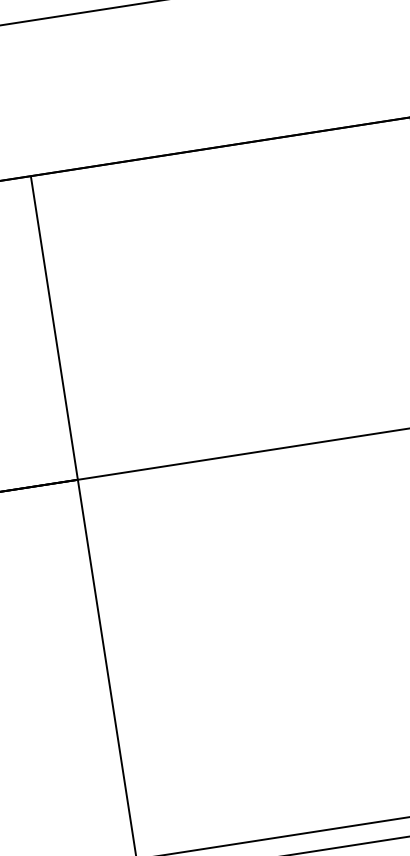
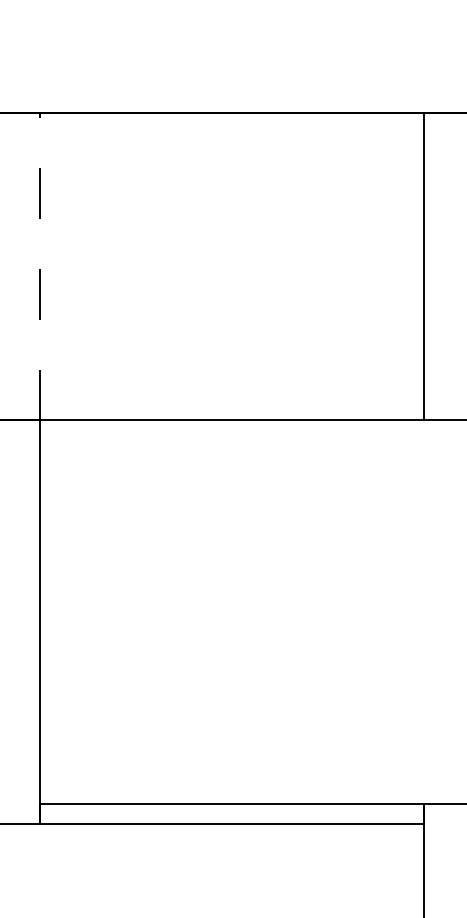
line: (54, 327) -> (39, 266), solid -> dashed

